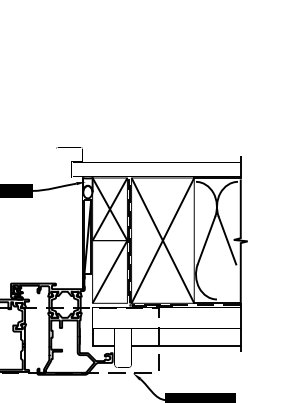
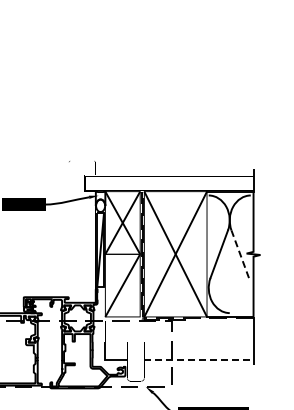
line: (227, 239) -> (240, 253), solid -> dashed
line: (185, 345) -> (198, 359), solid -> dashed

